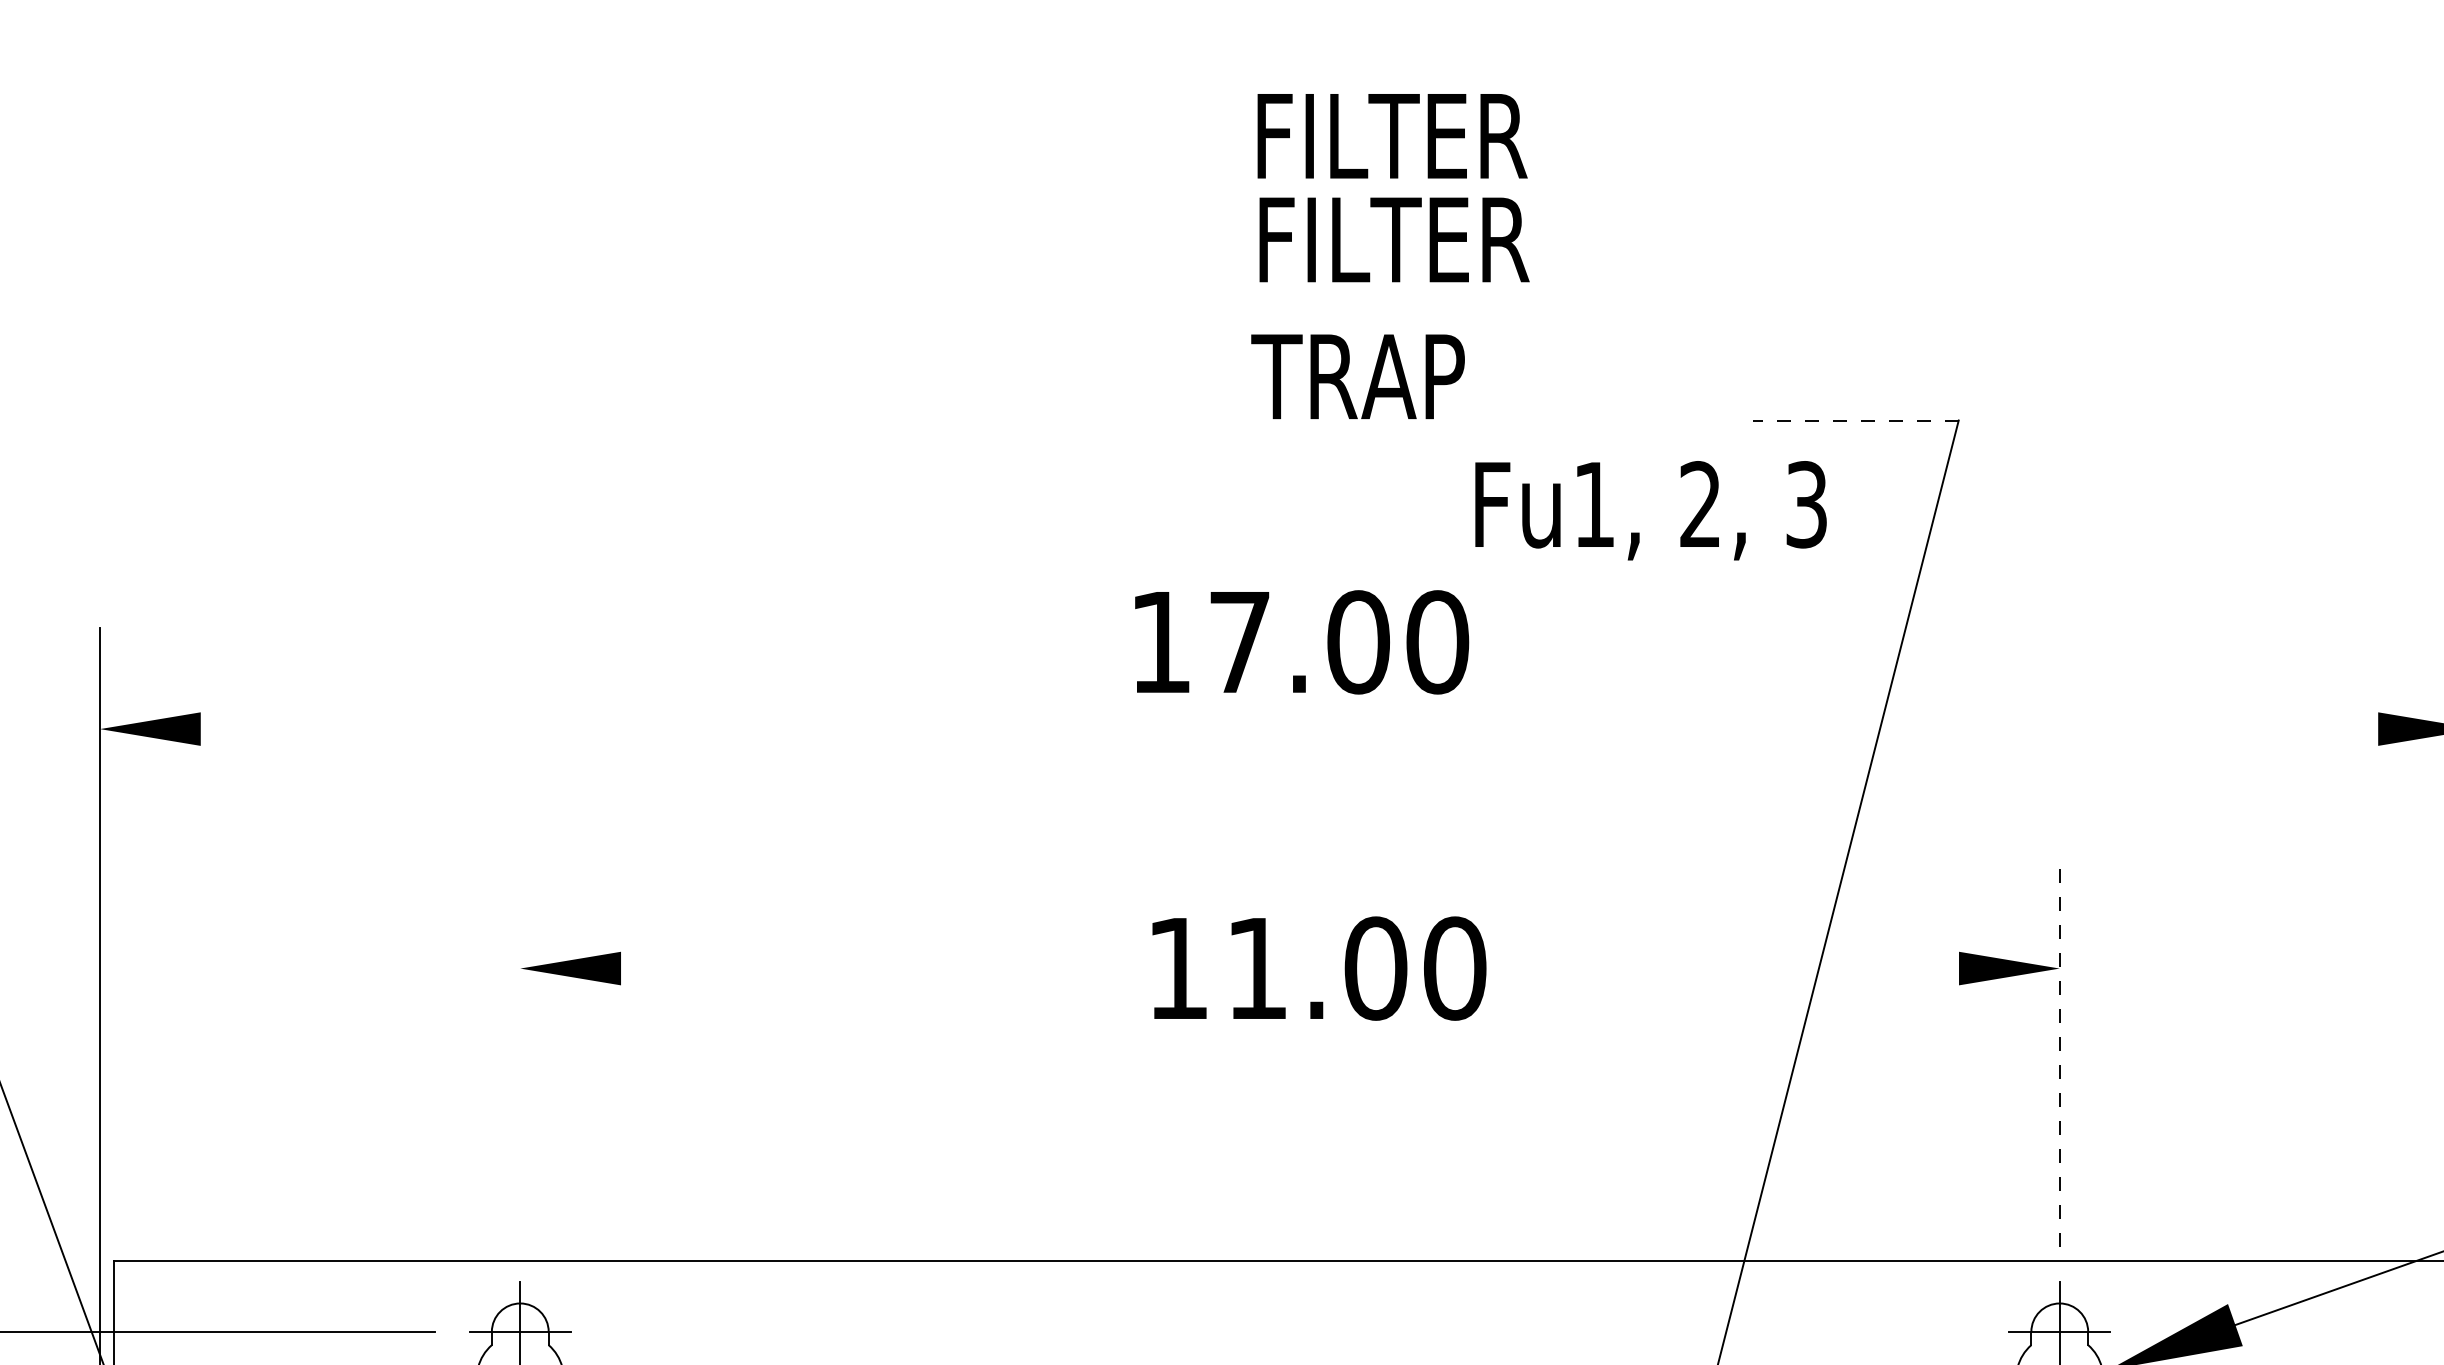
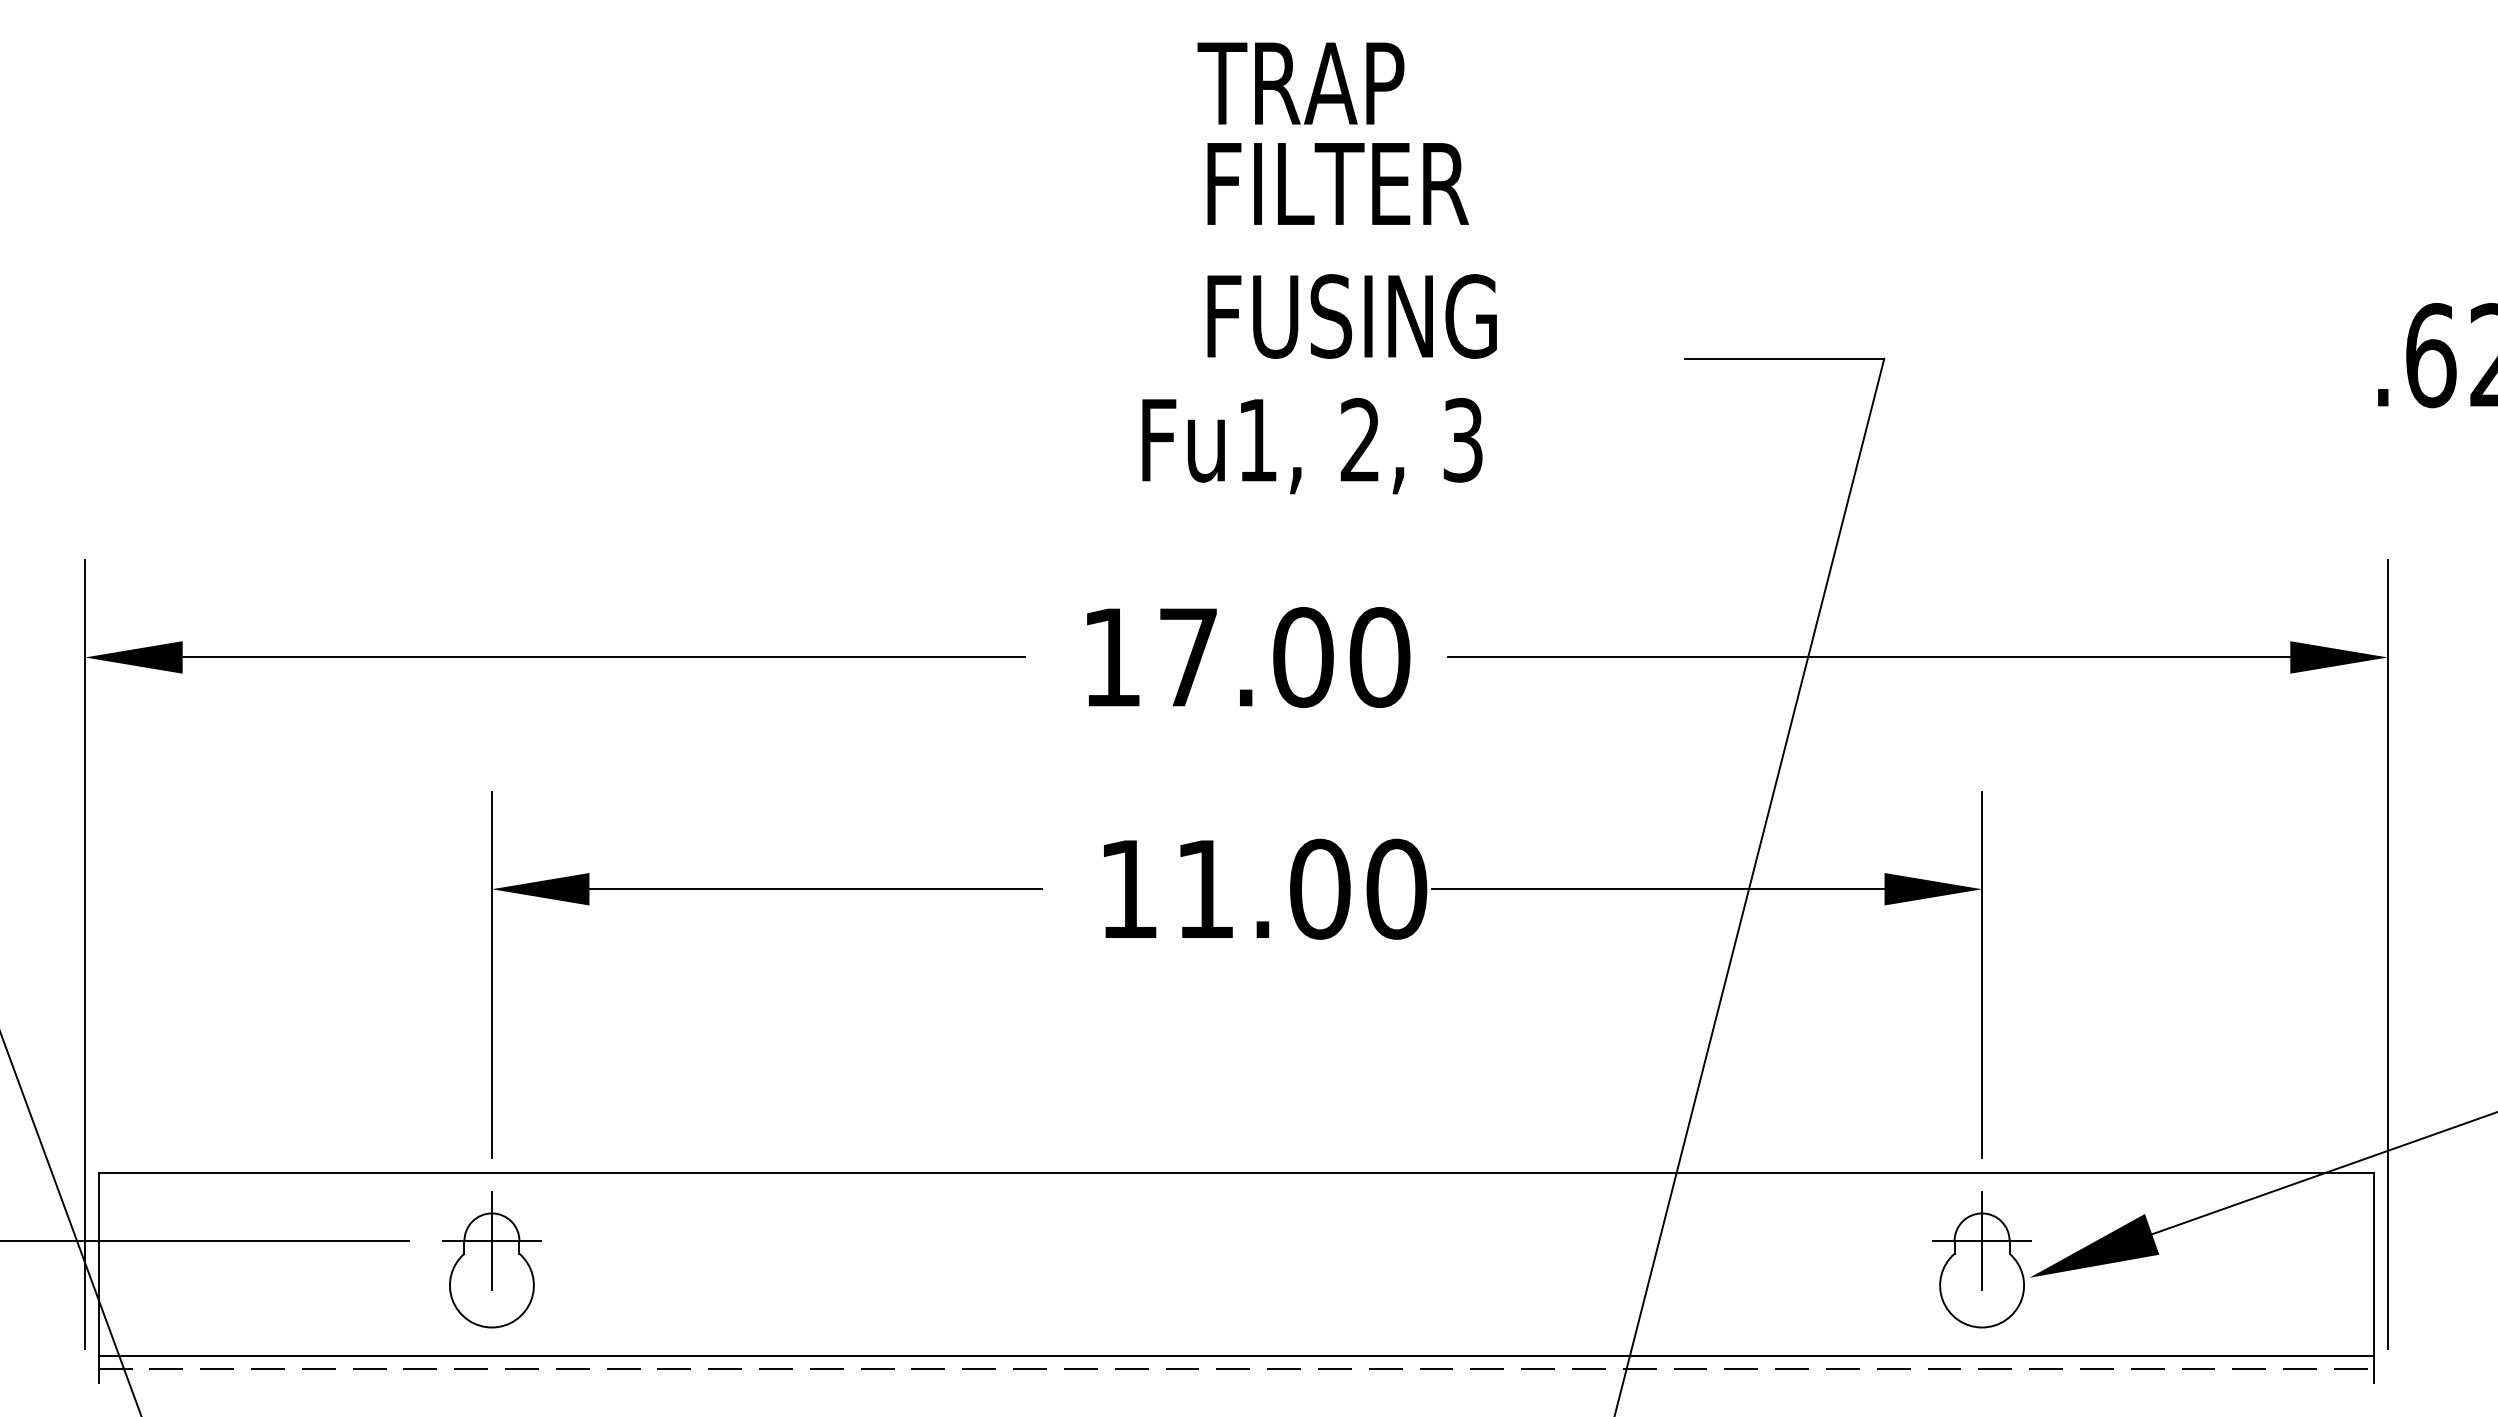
text: (1388, 136) -> (1332, 83), FILTER -> TRAP
text: (1404, 376) -> (1347, 316), TRAP -> FUSING
line: (1855, 420) -> (1784, 358), dashed -> solid
text: (1651, 511) -> (1312, 446), moved
text: (1301, 642) -> (1248, 657), moved
line: (635, 729) -> (603, 657), added
line: (1942, 729) -> (1868, 657), added
line: (854, 968) -> (815, 889), added
line: (1725, 968) -> (1658, 889), added
line: (519, 1056) -> (491, 974), added
line: (2060, 1056) -> (1982, 974), dashed -> solid

